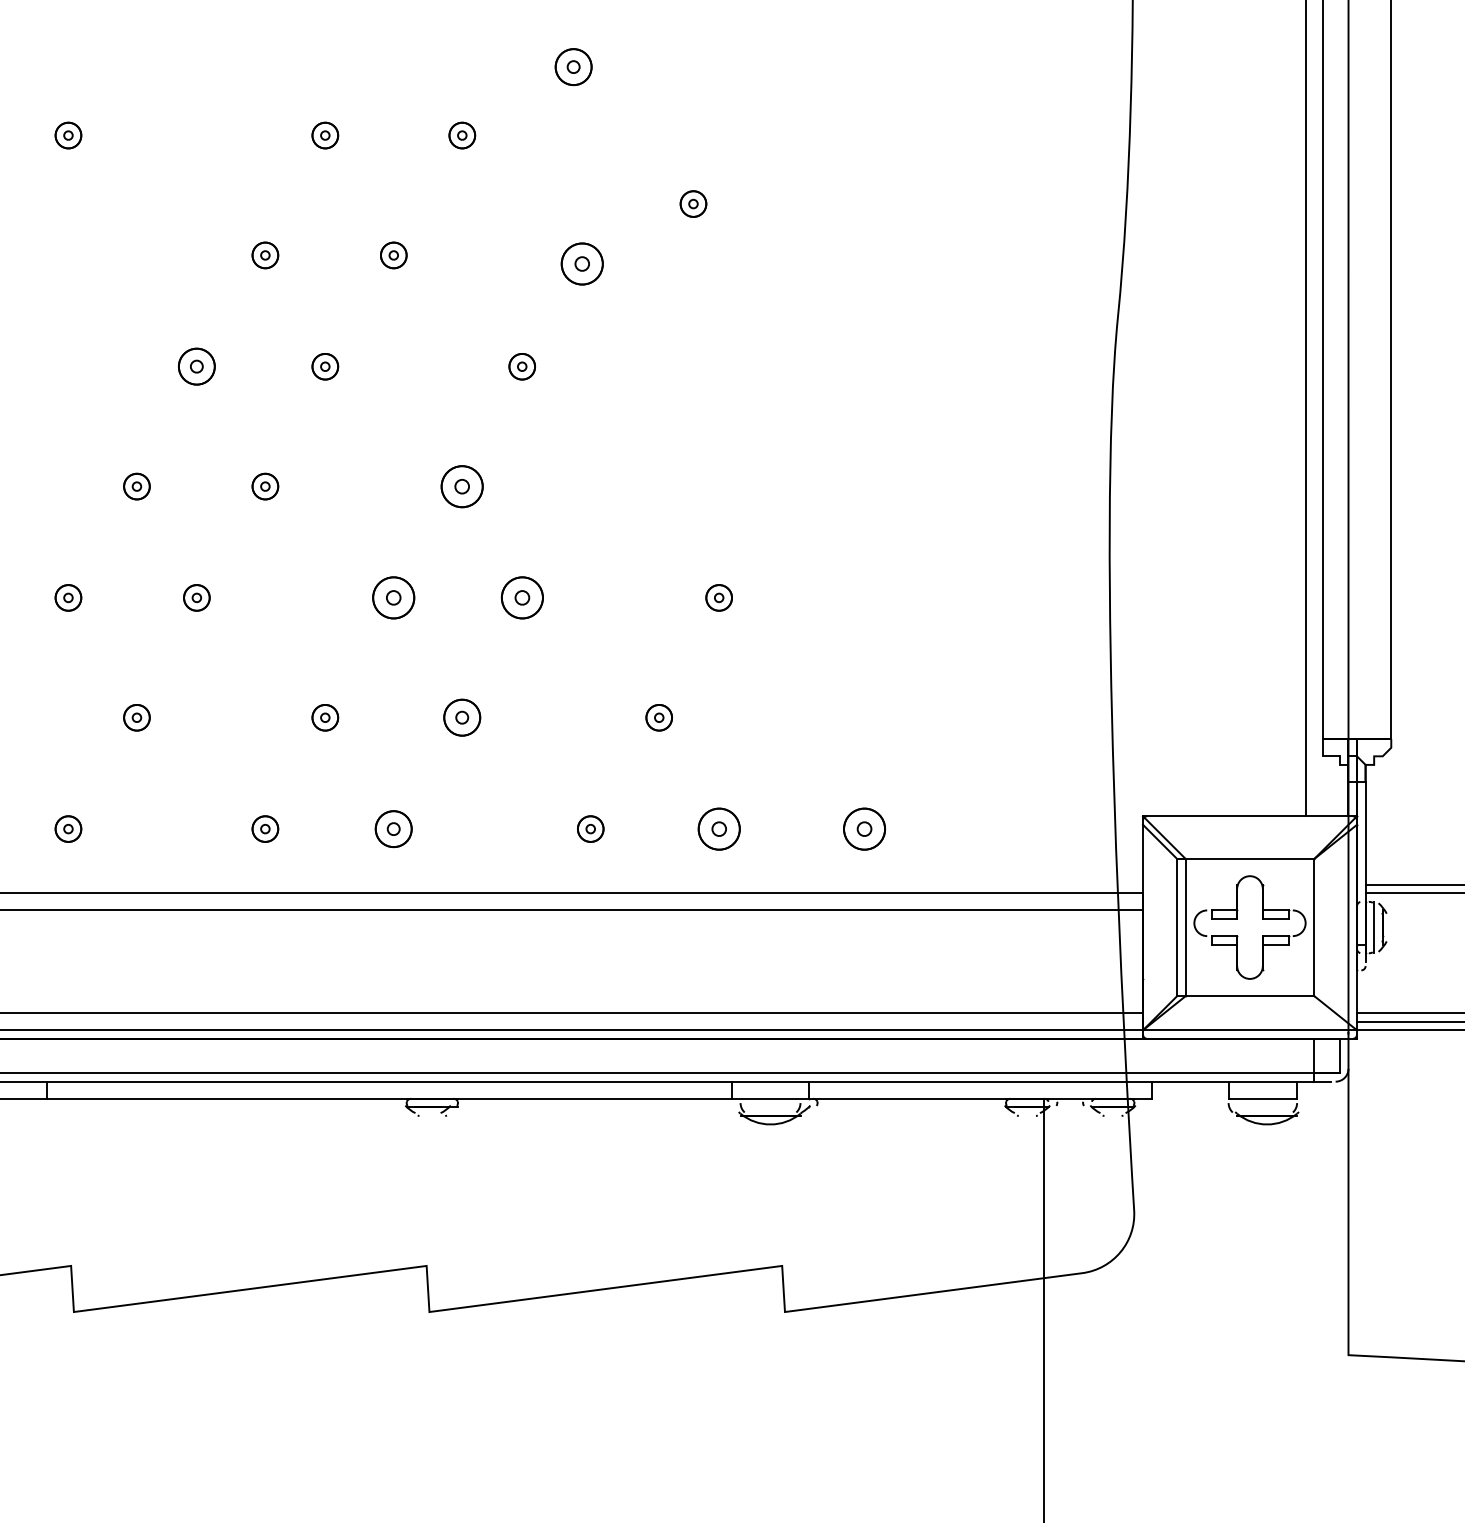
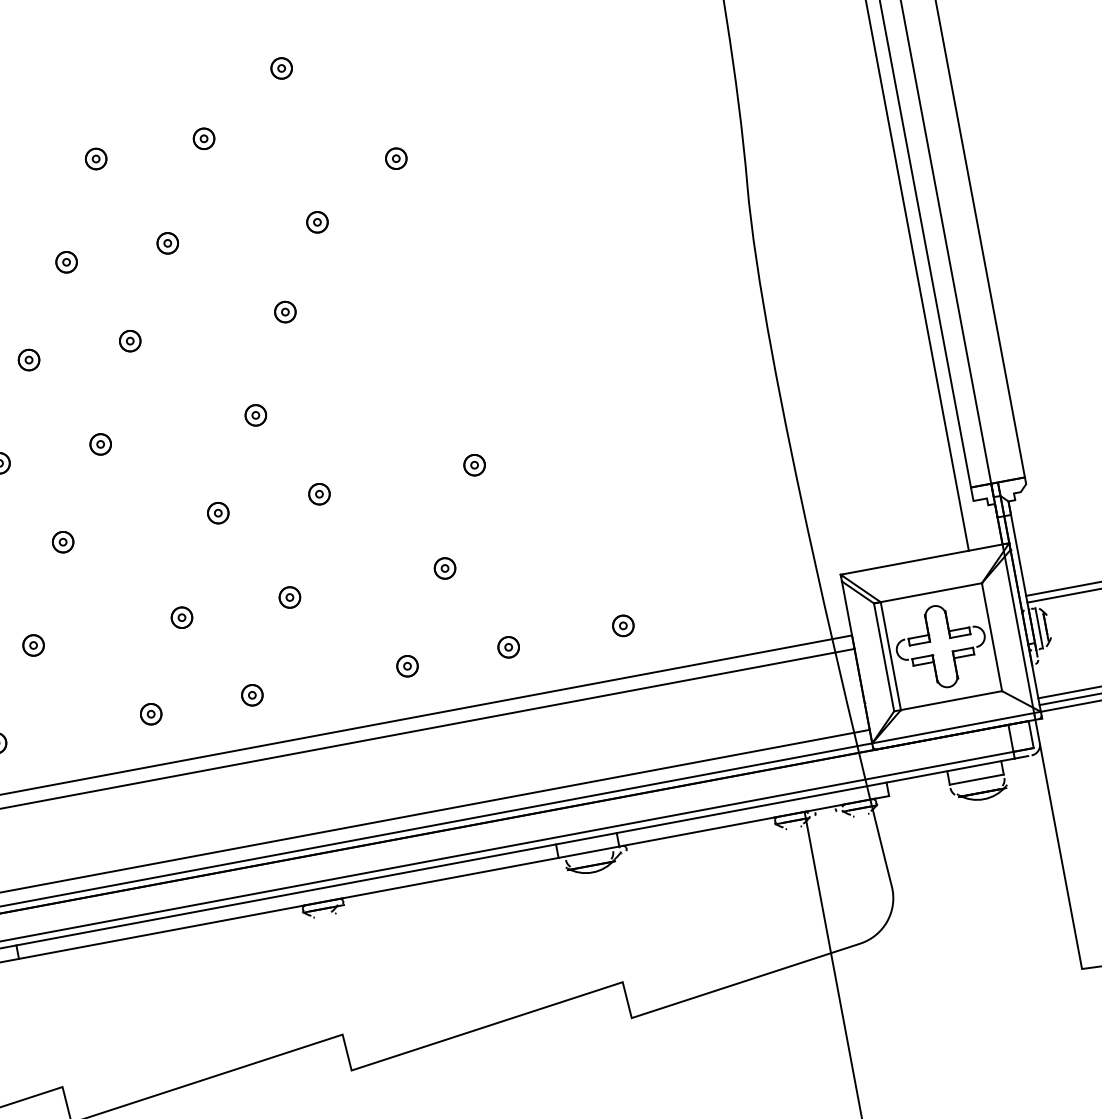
part: (573, 66) -> (281, 68), size x0.71
part: (581, 263) -> (316, 222), size x0.62
part: (196, 366) -> (28, 359), size x0.71
part: (462, 486) -> (255, 415), size x0.62
part: (393, 597) -> (217, 512), size x0.62
part: (521, 597) -> (318, 494), size x0.62
part: (462, 717) -> (290, 597), size x0.71
part: (393, 828) -> (252, 694), size x0.71
part: (718, 828) -> (508, 646), size x0.62
part: (864, 828) -> (623, 625), size x0.62

